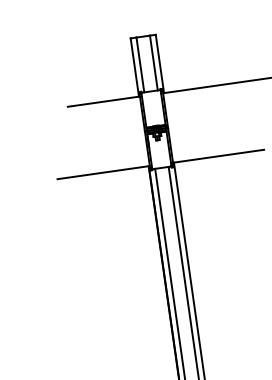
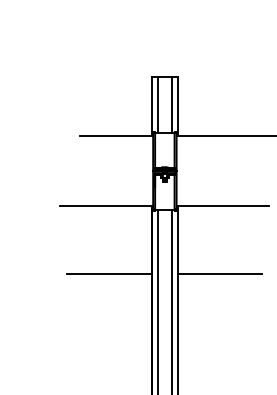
line: (224, 223) -> (219, 273), added
line: (116, 238) -> (109, 273), added

